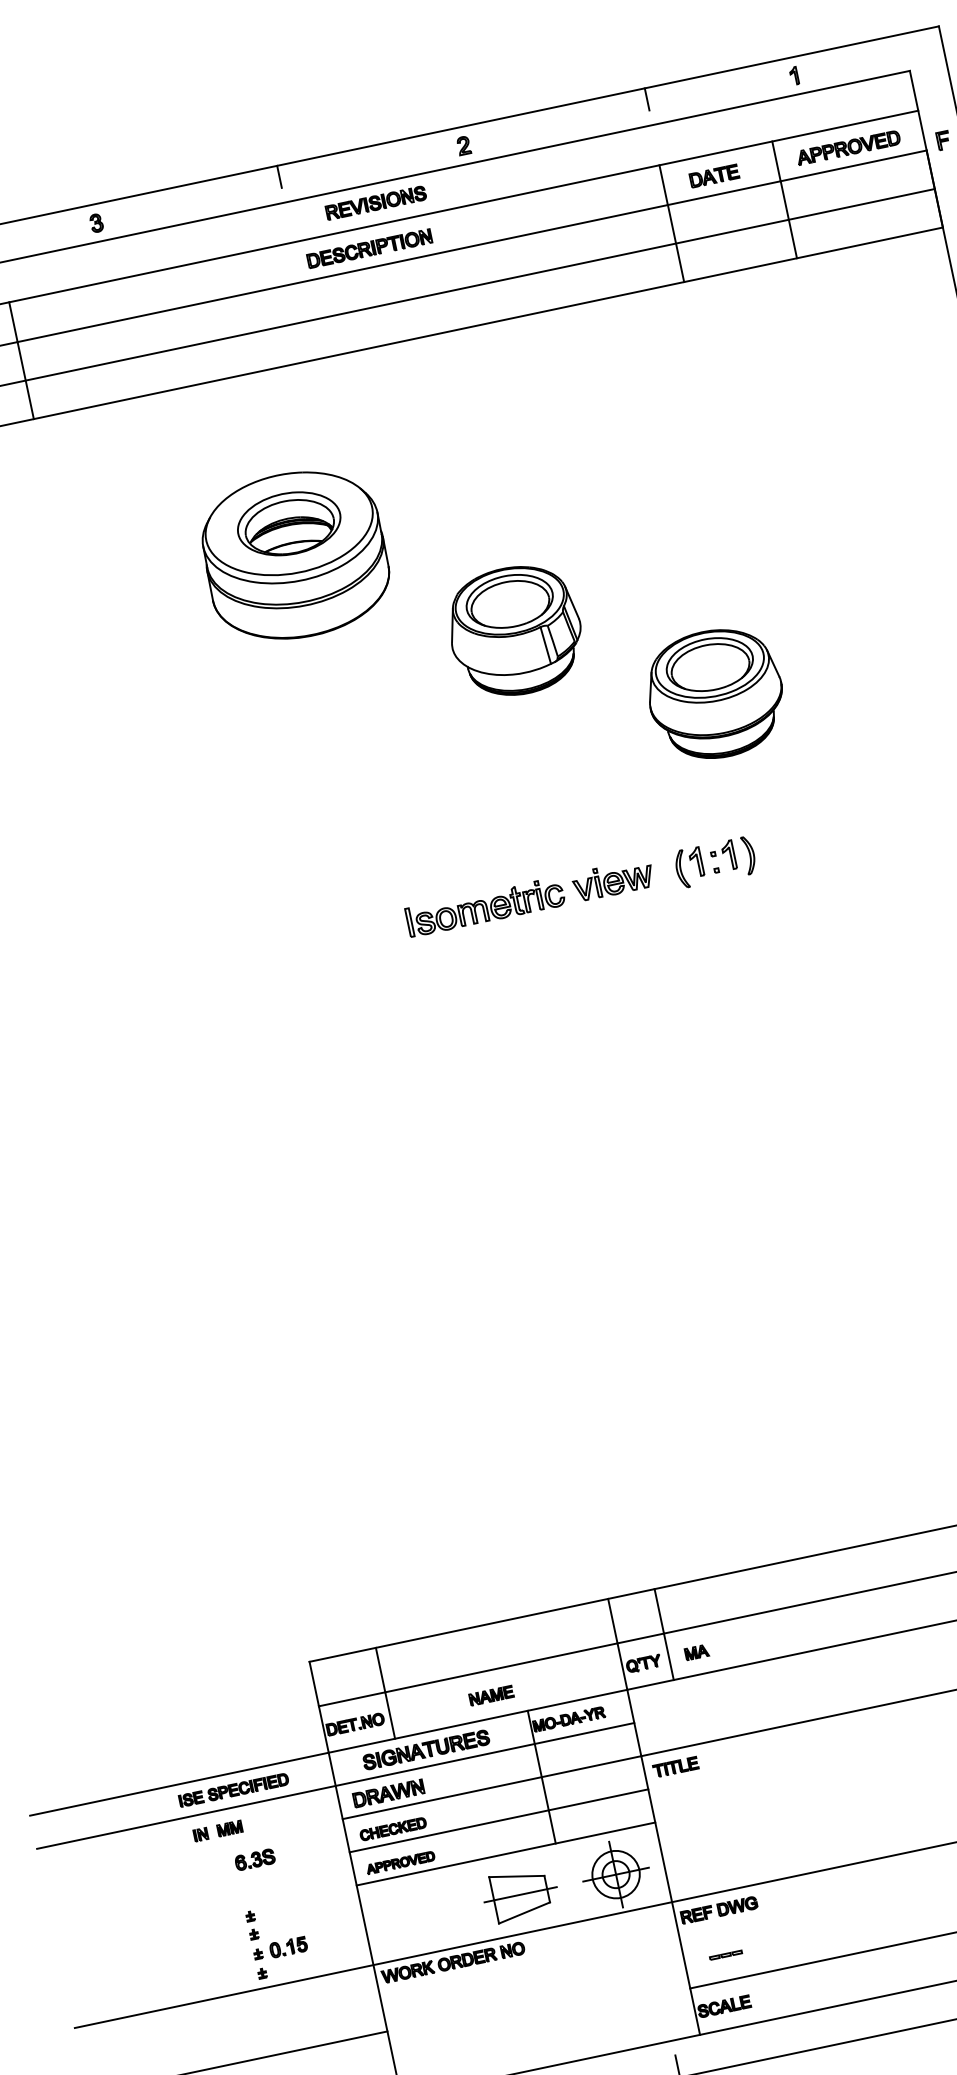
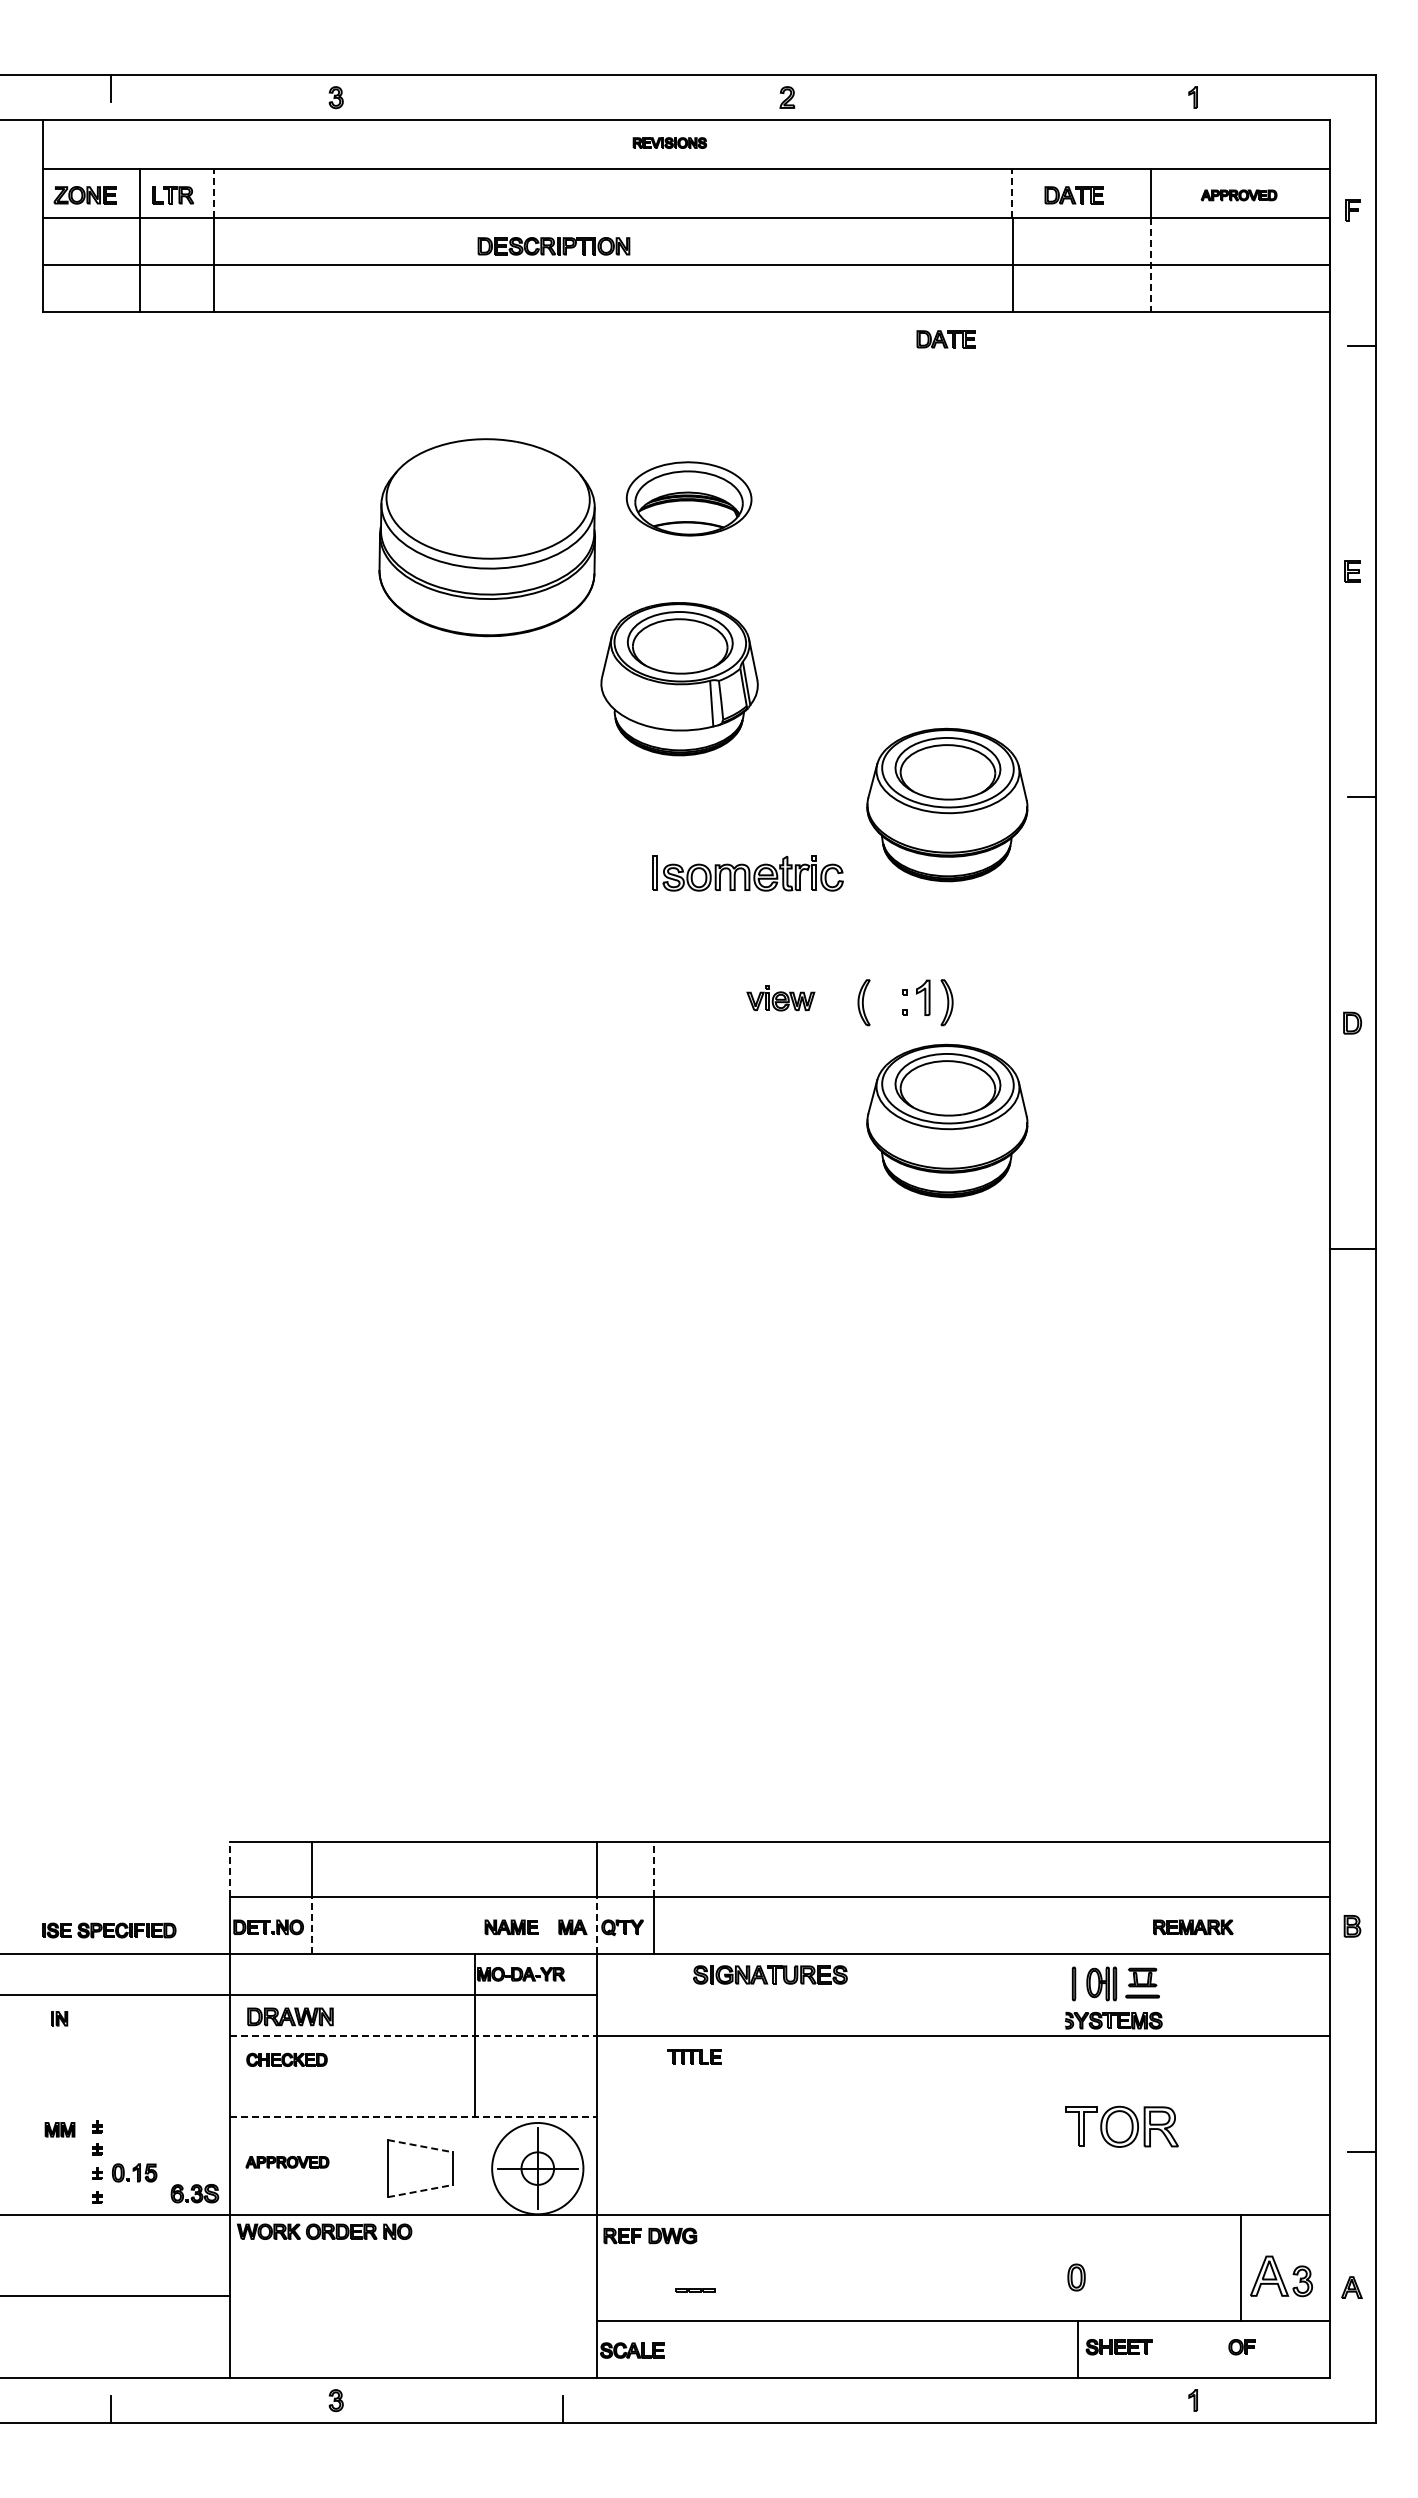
line: (647, 99) -> (1014, 88), removed
part: (848, 148) -> (1238, 195), size x0.6
line: (279, 176) -> (562, 88), removed
line: (663, 184) -> (1012, 192), solid -> dashed
part: (375, 202) -> (669, 142), size x0.6
line: (789, 219) -> (1151, 265), solid -> dashed
part: (369, 248) -> (553, 246), moved
part: (634, 315) -> (945, 339), added
line: (13, 321) -> (213, 192), solid -> dashed
part: (288, 523) -> (688, 498), moved
part: (515, 631) -> (679, 679), moved
part: (696, 861) -> (883, 997), removed
part: (612, 880) -> (780, 998), size x0.7
part: (485, 907) -> (747, 873), moved
part: (769, 951) -> (947, 1120), added
line: (658, 1611) -> (653, 1869), solid -> dashed
part: (696, 1651) -> (572, 1926), moved
line: (622, 1666) -> (596, 1925), solid -> dashed
line: (314, 1683) -> (230, 1869), solid -> dashed
part: (491, 1695) -> (511, 1926), moved
line: (390, 1715) -> (311, 1925), solid -> dashed
part: (426, 1749) -> (770, 1974), moved
part: (675, 1766) -> (694, 2056), moved
line: (492, 1787) -> (413, 2035), solid -> dashed
part: (234, 1790) -> (109, 1930), moved
line: (499, 1820) -> (413, 2076), removed
part: (229, 1828) -> (59, 2129), moved
line: (506, 1854) -> (413, 2117), solid -> dashed
part: (254, 1859) -> (194, 2193), moved
part: (400, 1862) -> (287, 2161), moved
circle: (615, 1874) -> (537, 2168), size x1.6
line: (517, 1876) -> (421, 2146), solid -> dashed
line: (520, 1894) -> (420, 2168), removed
line: (525, 1912) -> (421, 2190), solid -> dashed
line: (726, 1954) -> (695, 2289), moved

